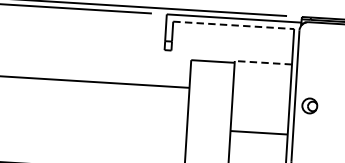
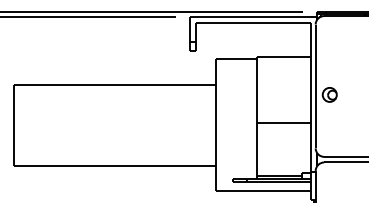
line: (234, 25) -> (254, 23), dashed -> solid
line: (263, 62) -> (283, 56), dashed -> solid

